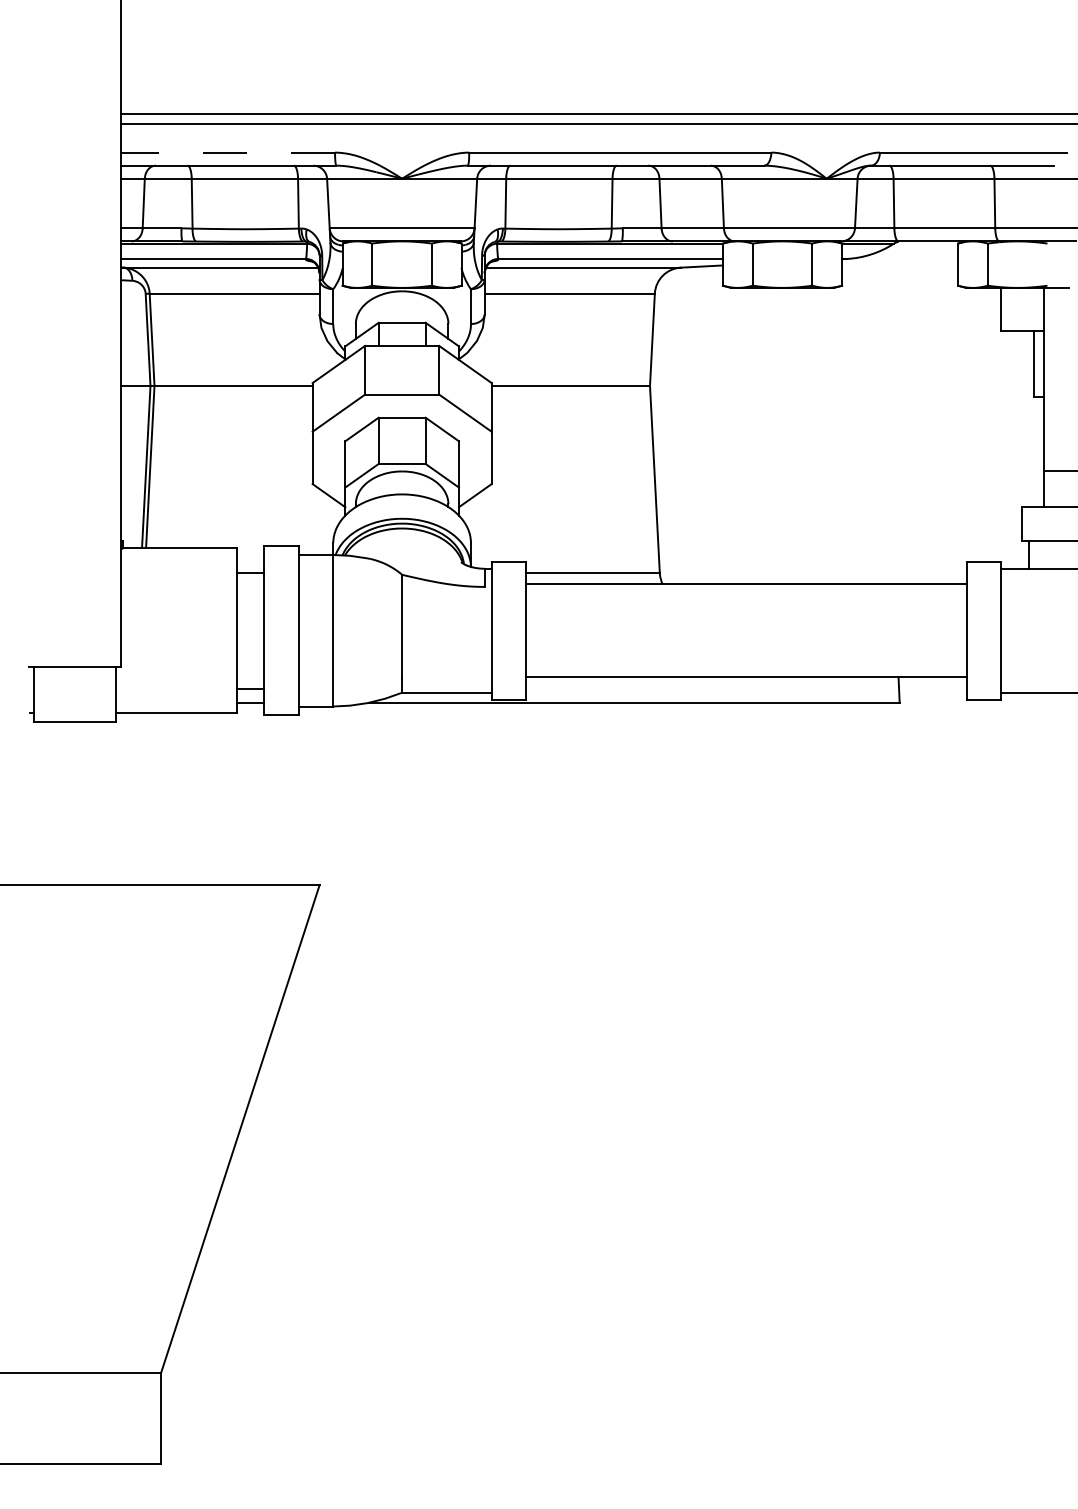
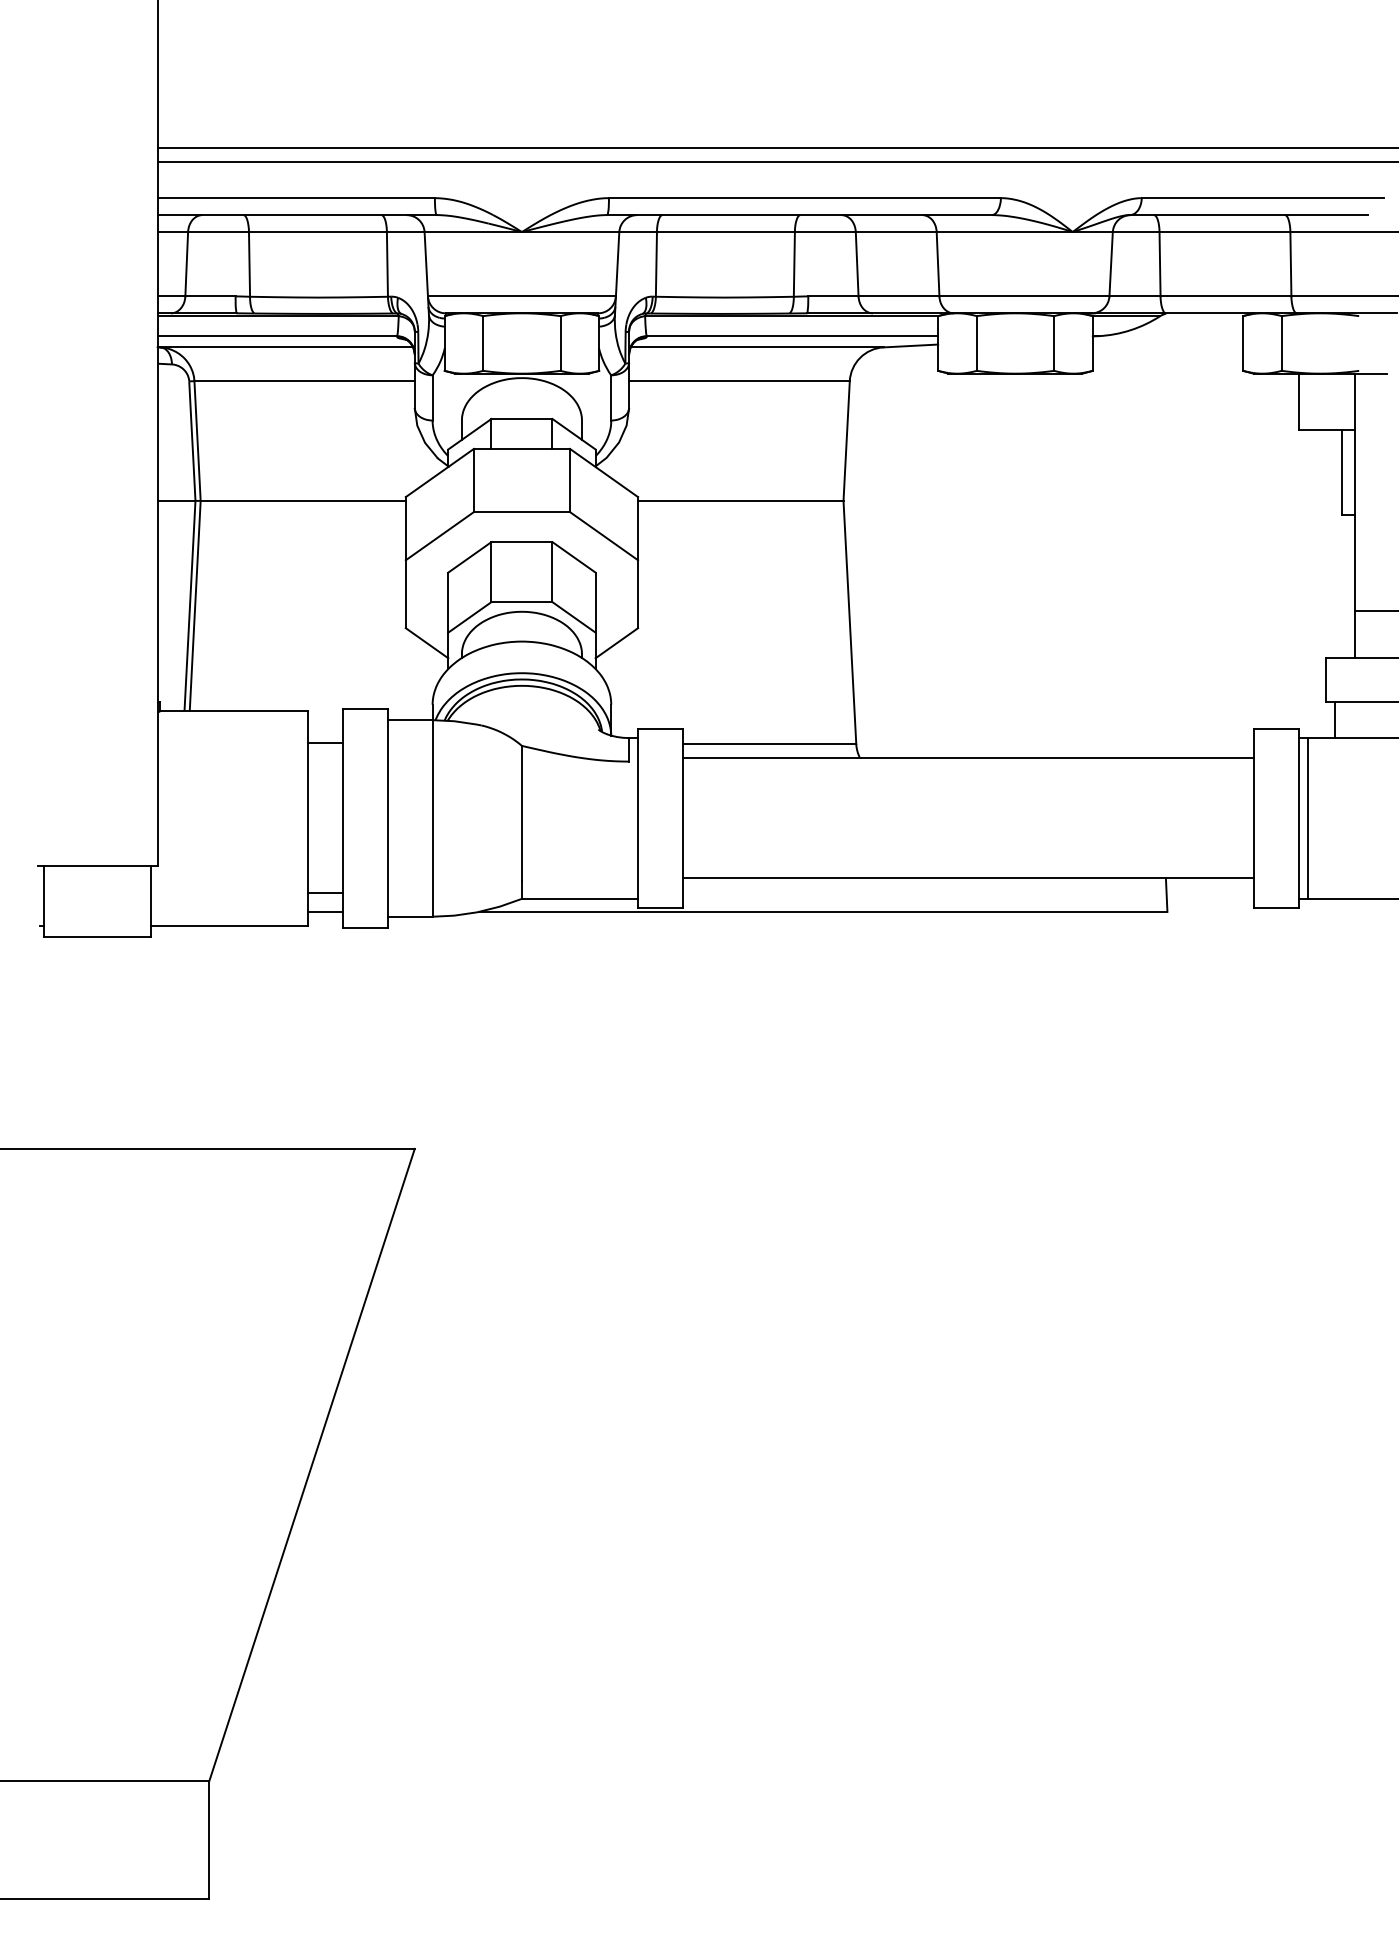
line: (228, 152) -> (296, 198), dashed -> solid
line: (1007, 630) -> (1307, 818), added

